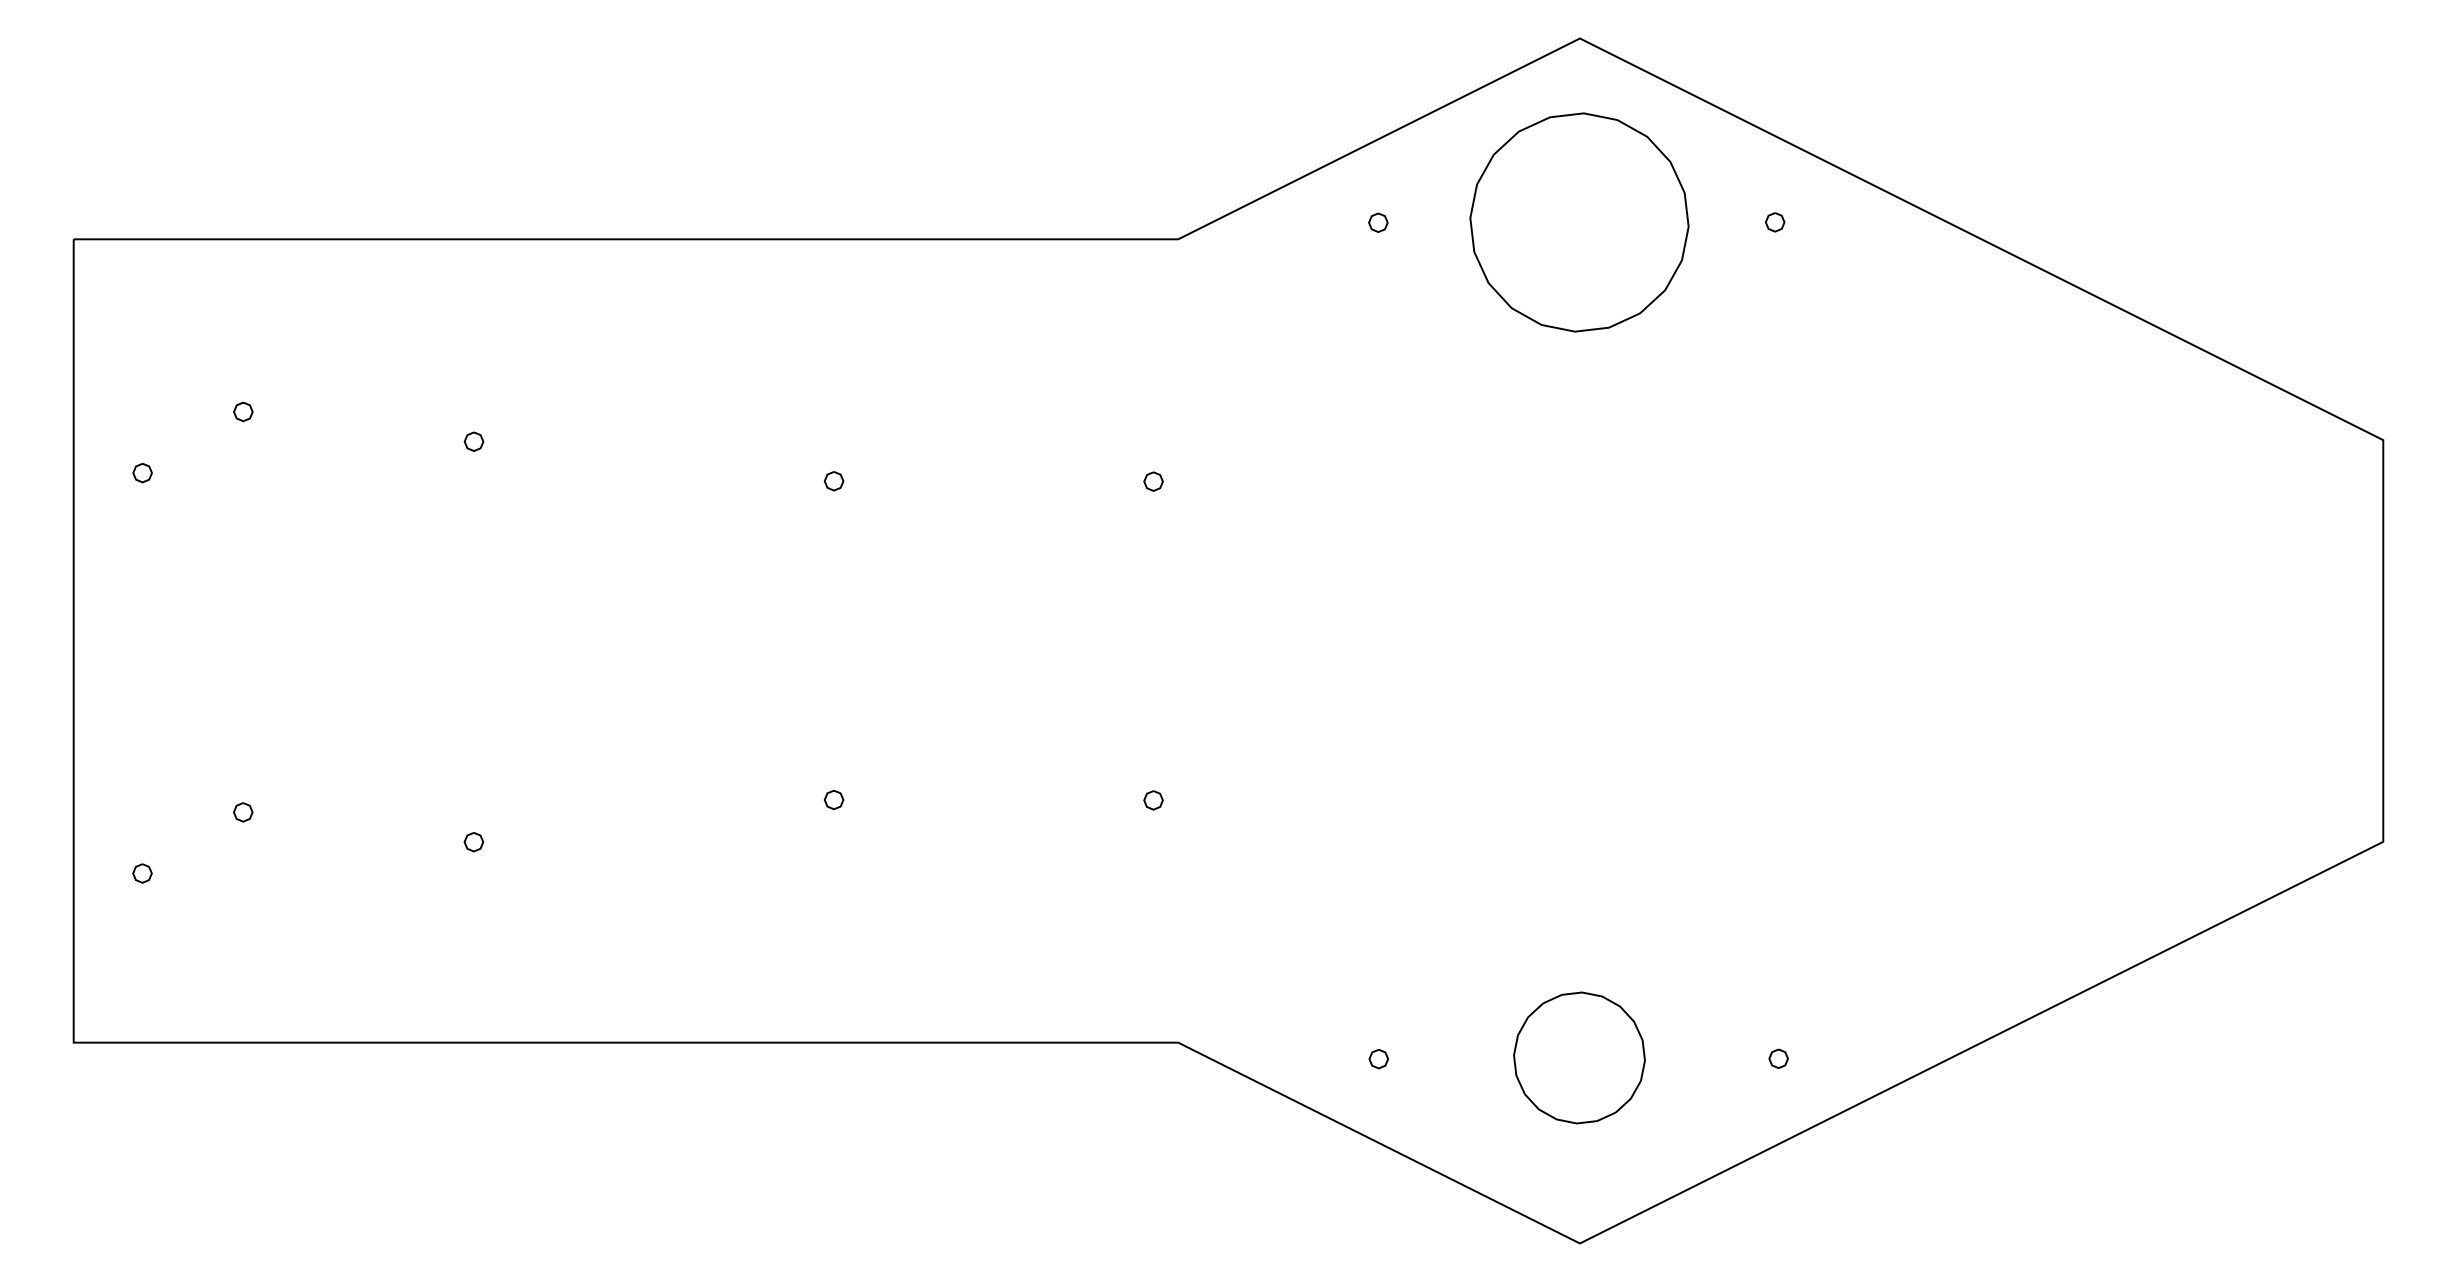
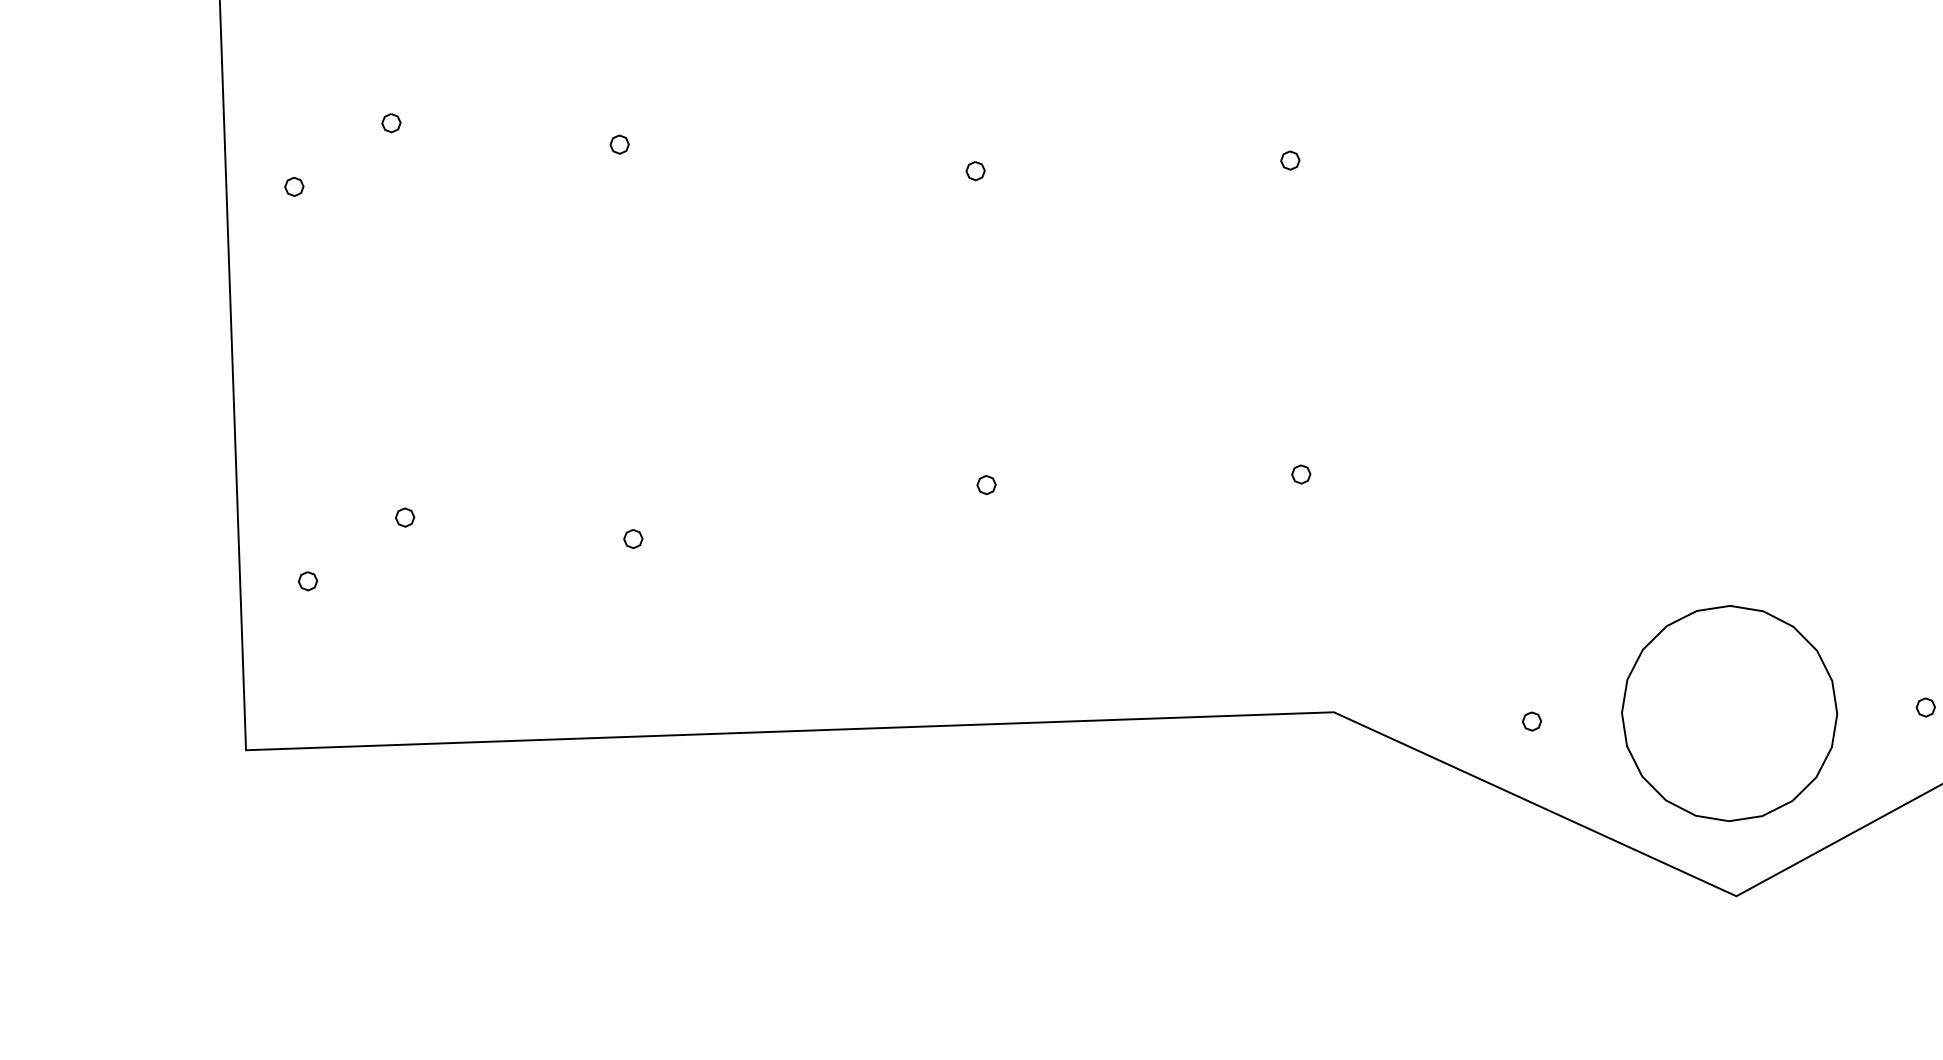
part: (1579, 1057) -> (1729, 713), size x1.67

